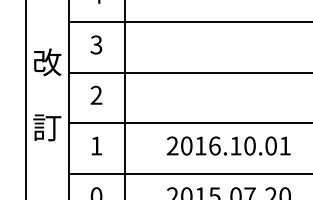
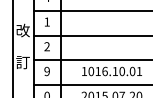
text: (95, 43) -> (46, 21), 3 -> 1
text: (172, 143) -> (84, 70), 2016.10.01 -> 1016.10.01
text: (95, 146) -> (46, 71), 1 -> 9

